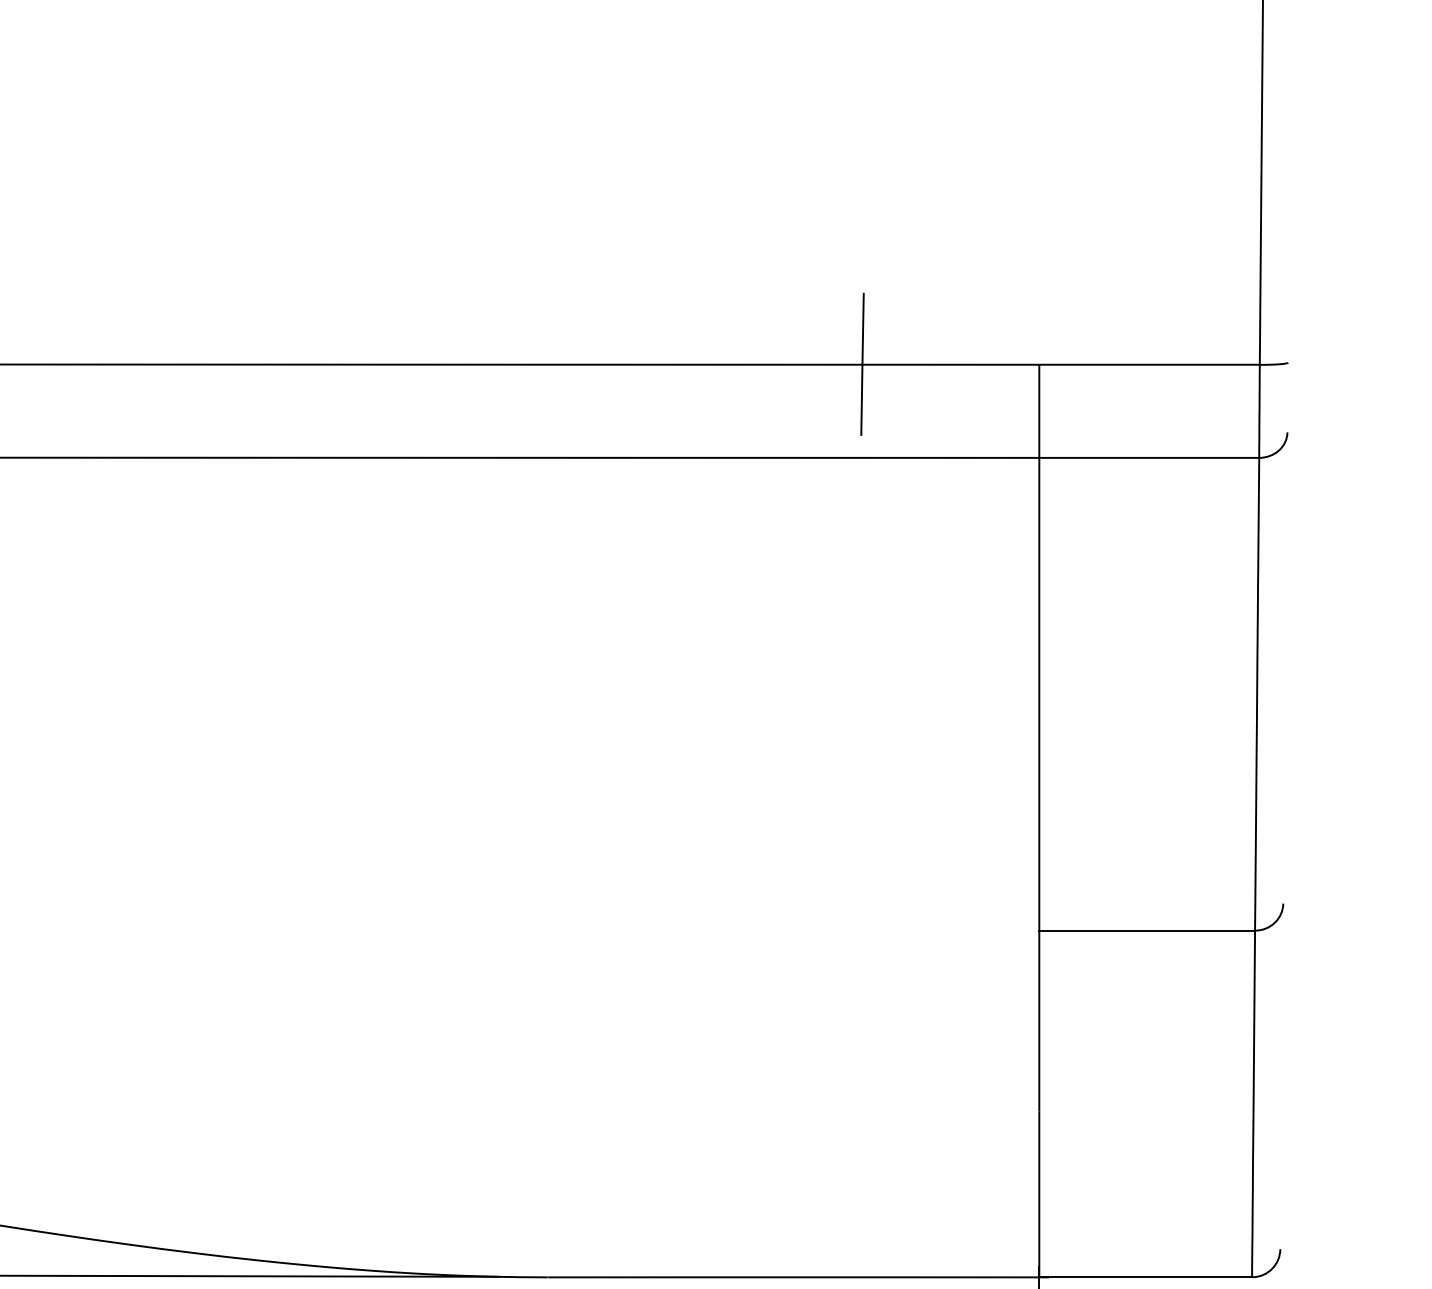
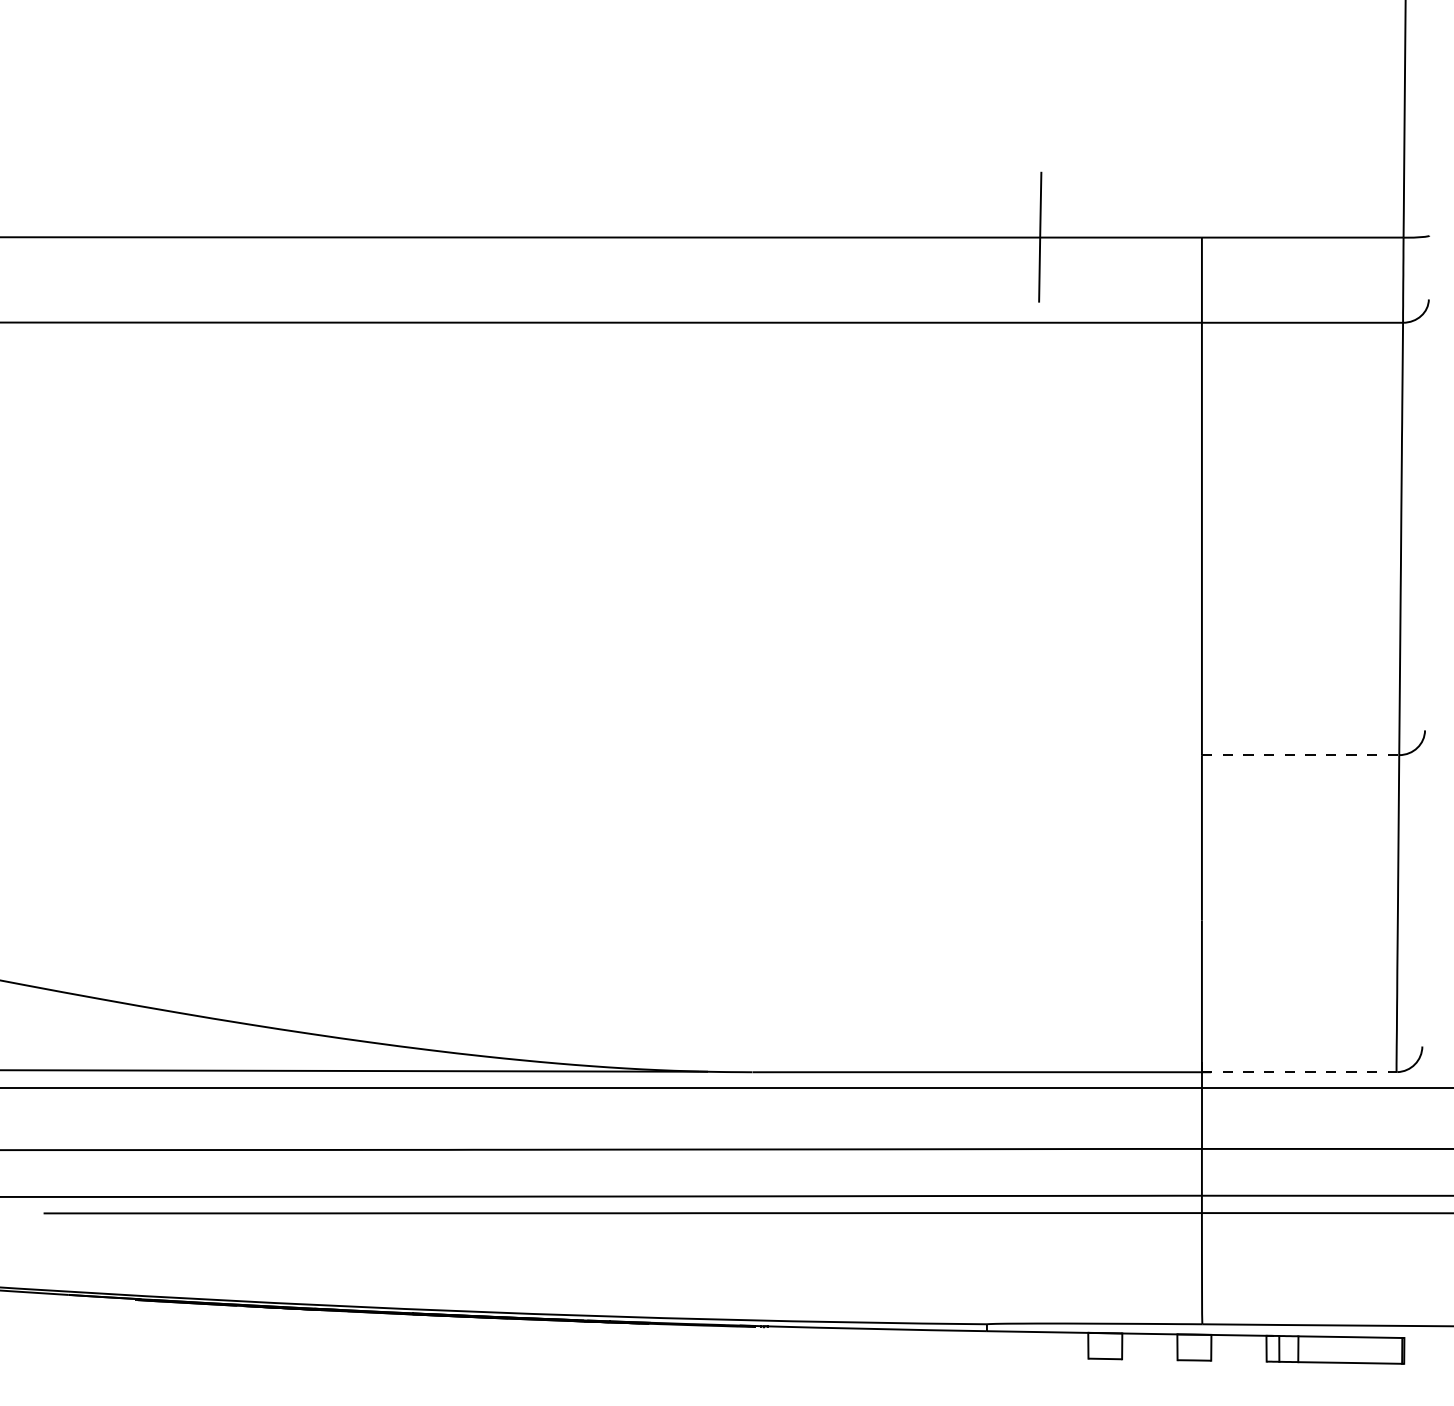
line: (1147, 931) -> (1300, 755), solid -> dashed
line: (1146, 1277) -> (1299, 1072), solid -> dashed

